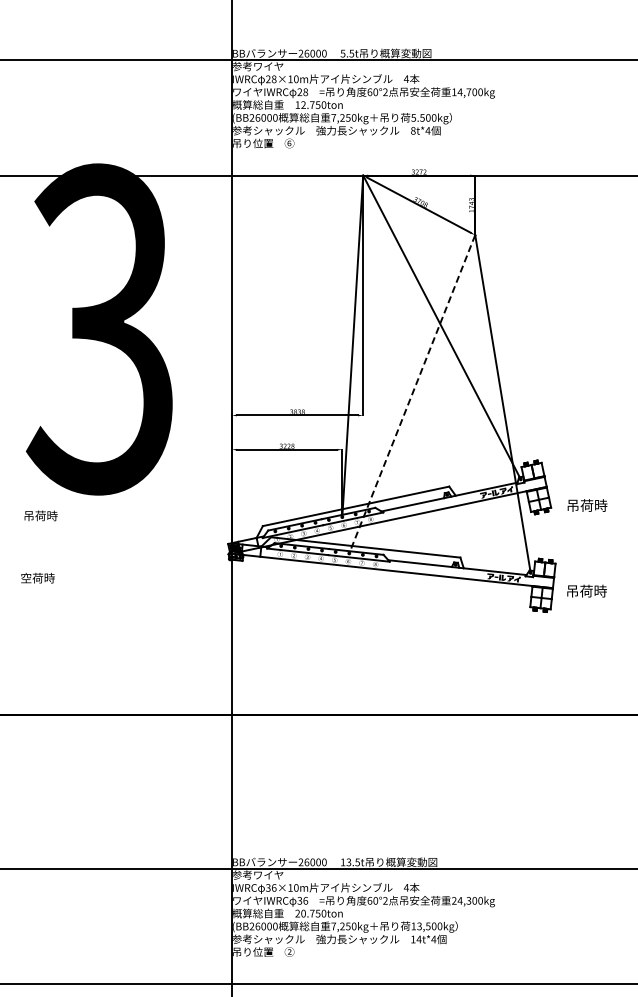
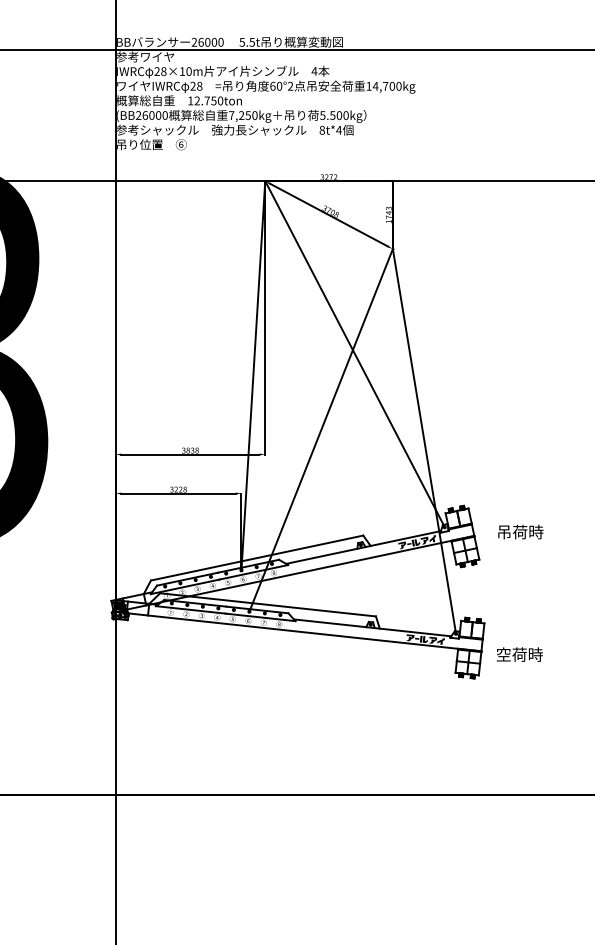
line: (412, 394) -> (321, 430), dashed -> solid
text: (587, 505) -> (520, 532), moved
text: (572, 590) -> (503, 653), 吊荷時 -> 空荷時

